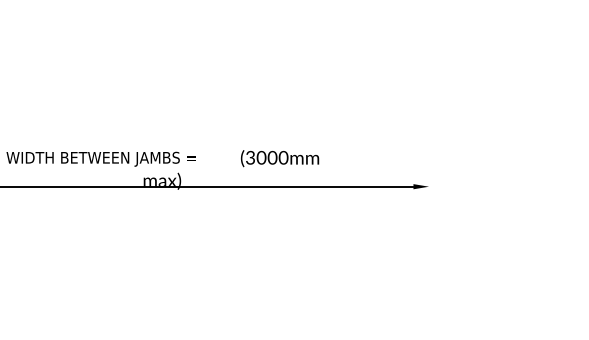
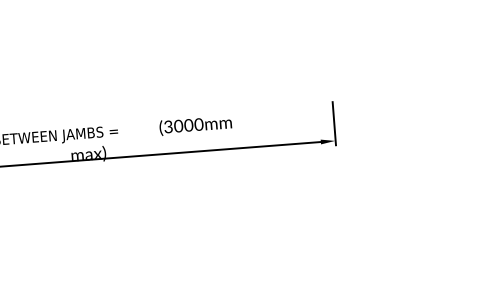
line: (429, 167) -> (334, 123), added

